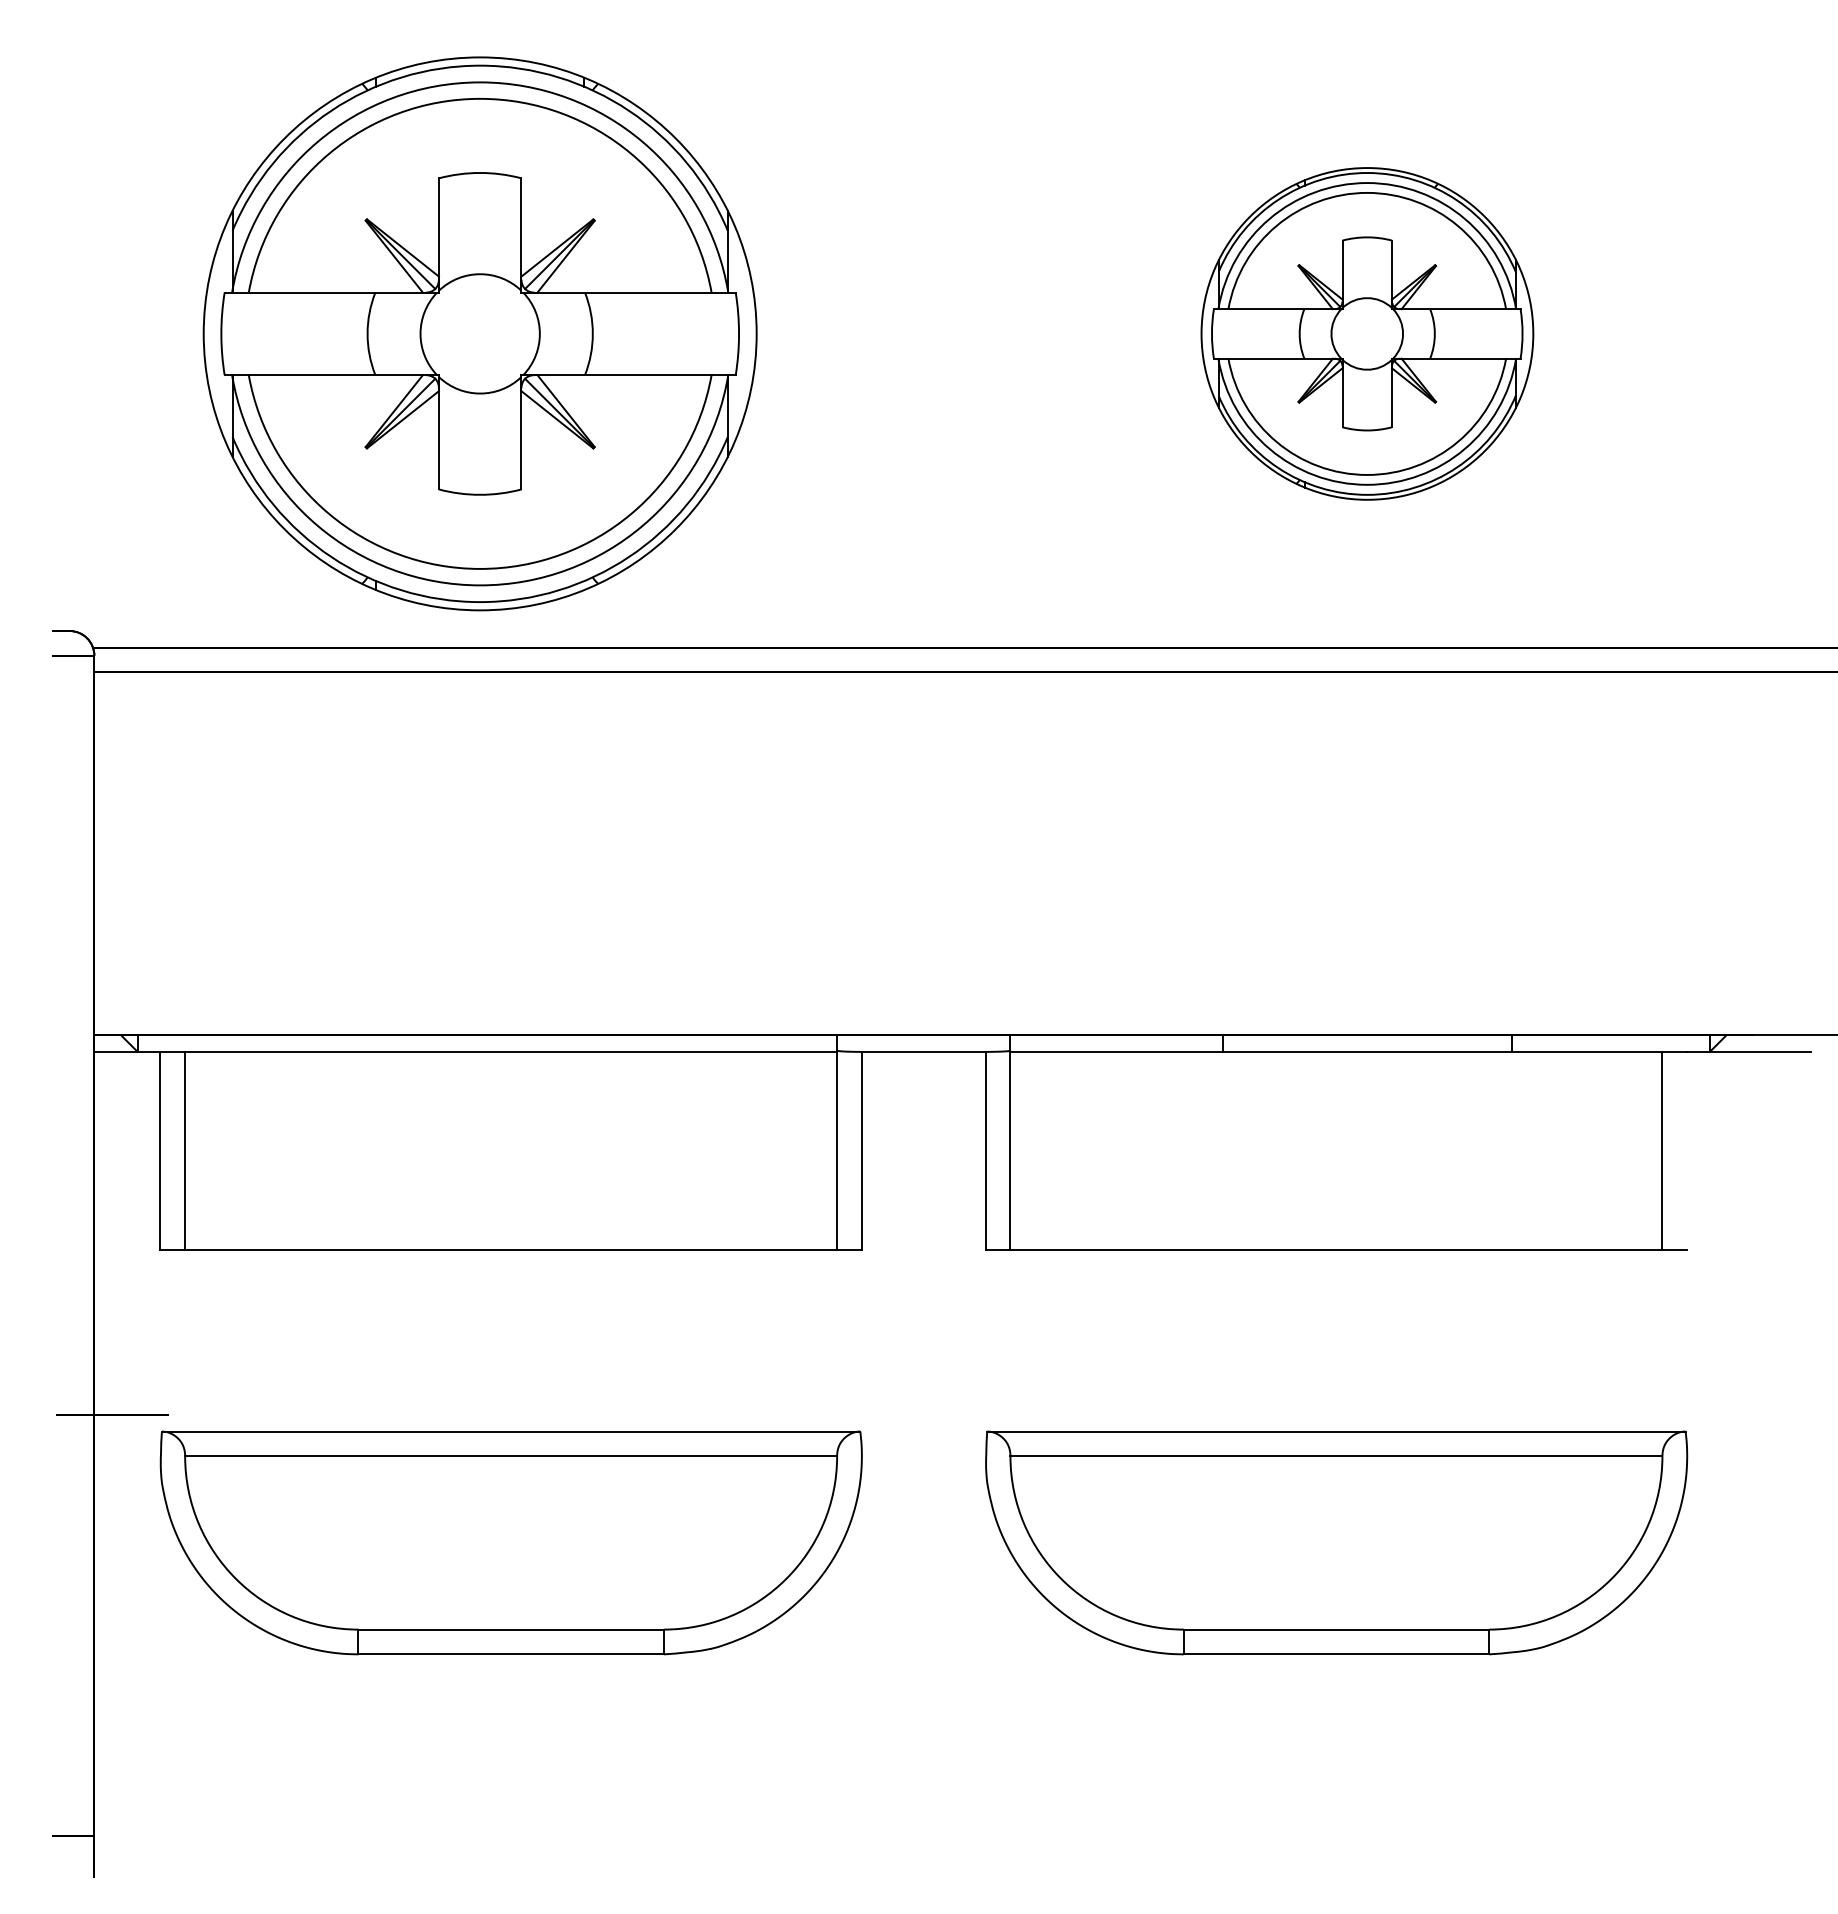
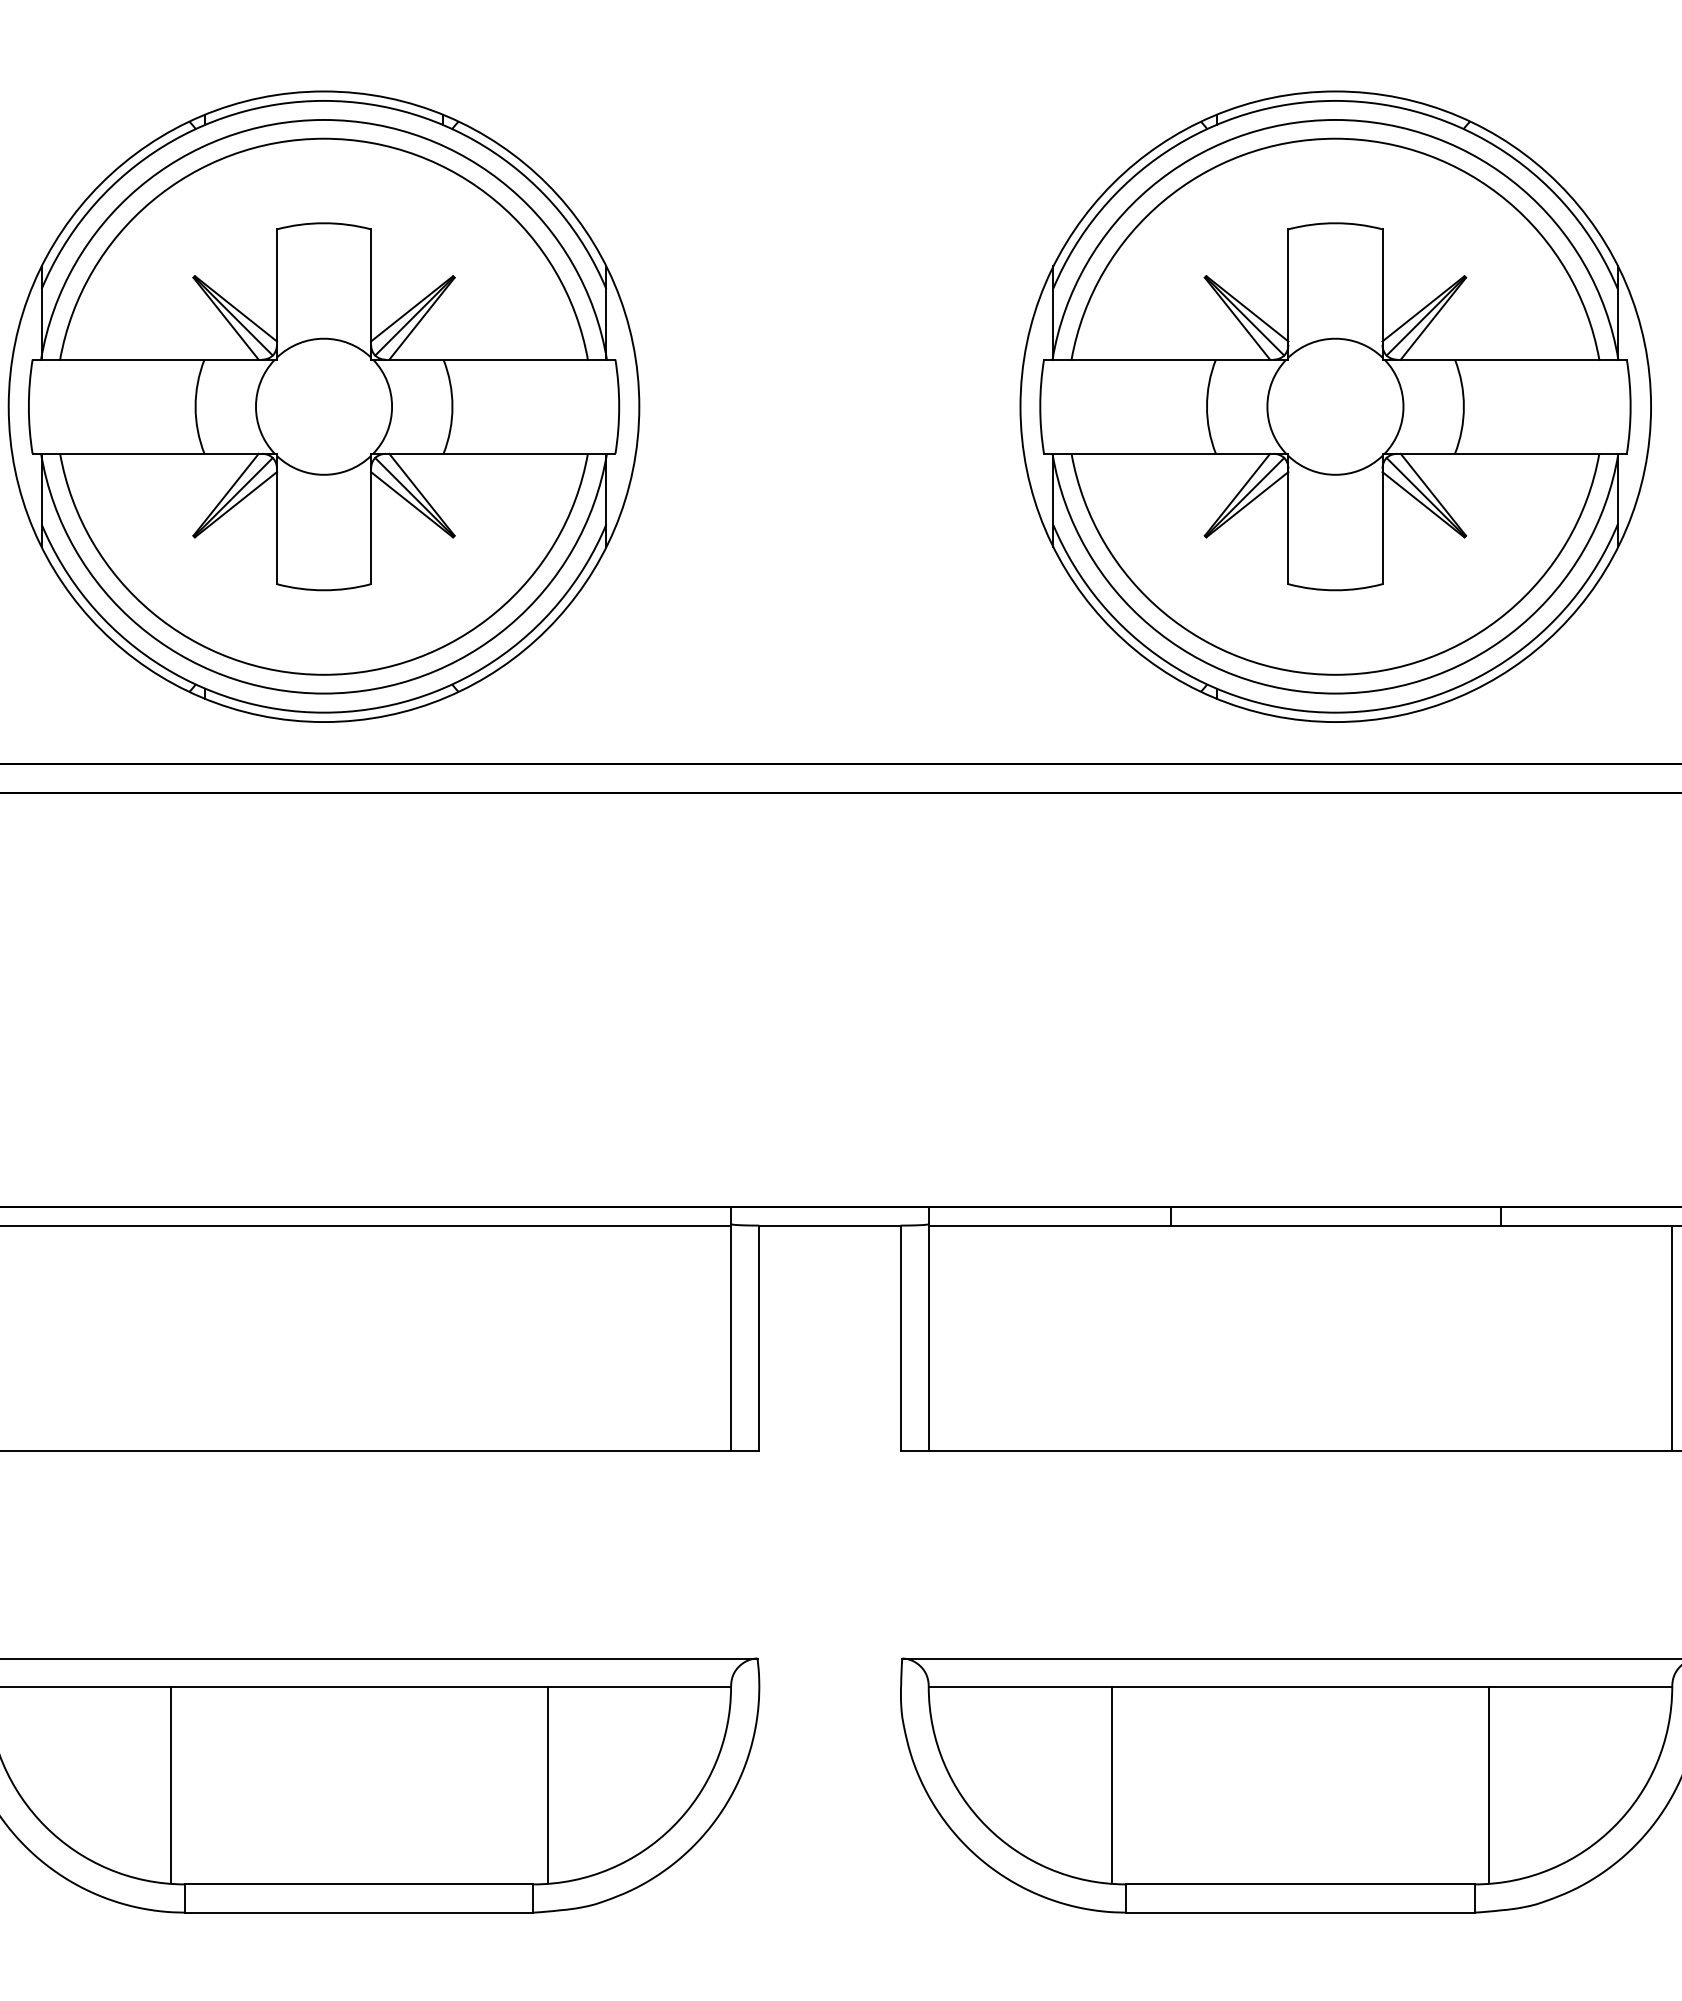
part: (1367, 333) -> (1335, 406), size x1.67
line: (346, 1541) -> (171, 1783), added
line: (676, 1541) -> (547, 1783), added
line: (1171, 1541) -> (1112, 1783), added
line: (1501, 1541) -> (1488, 1783), added

